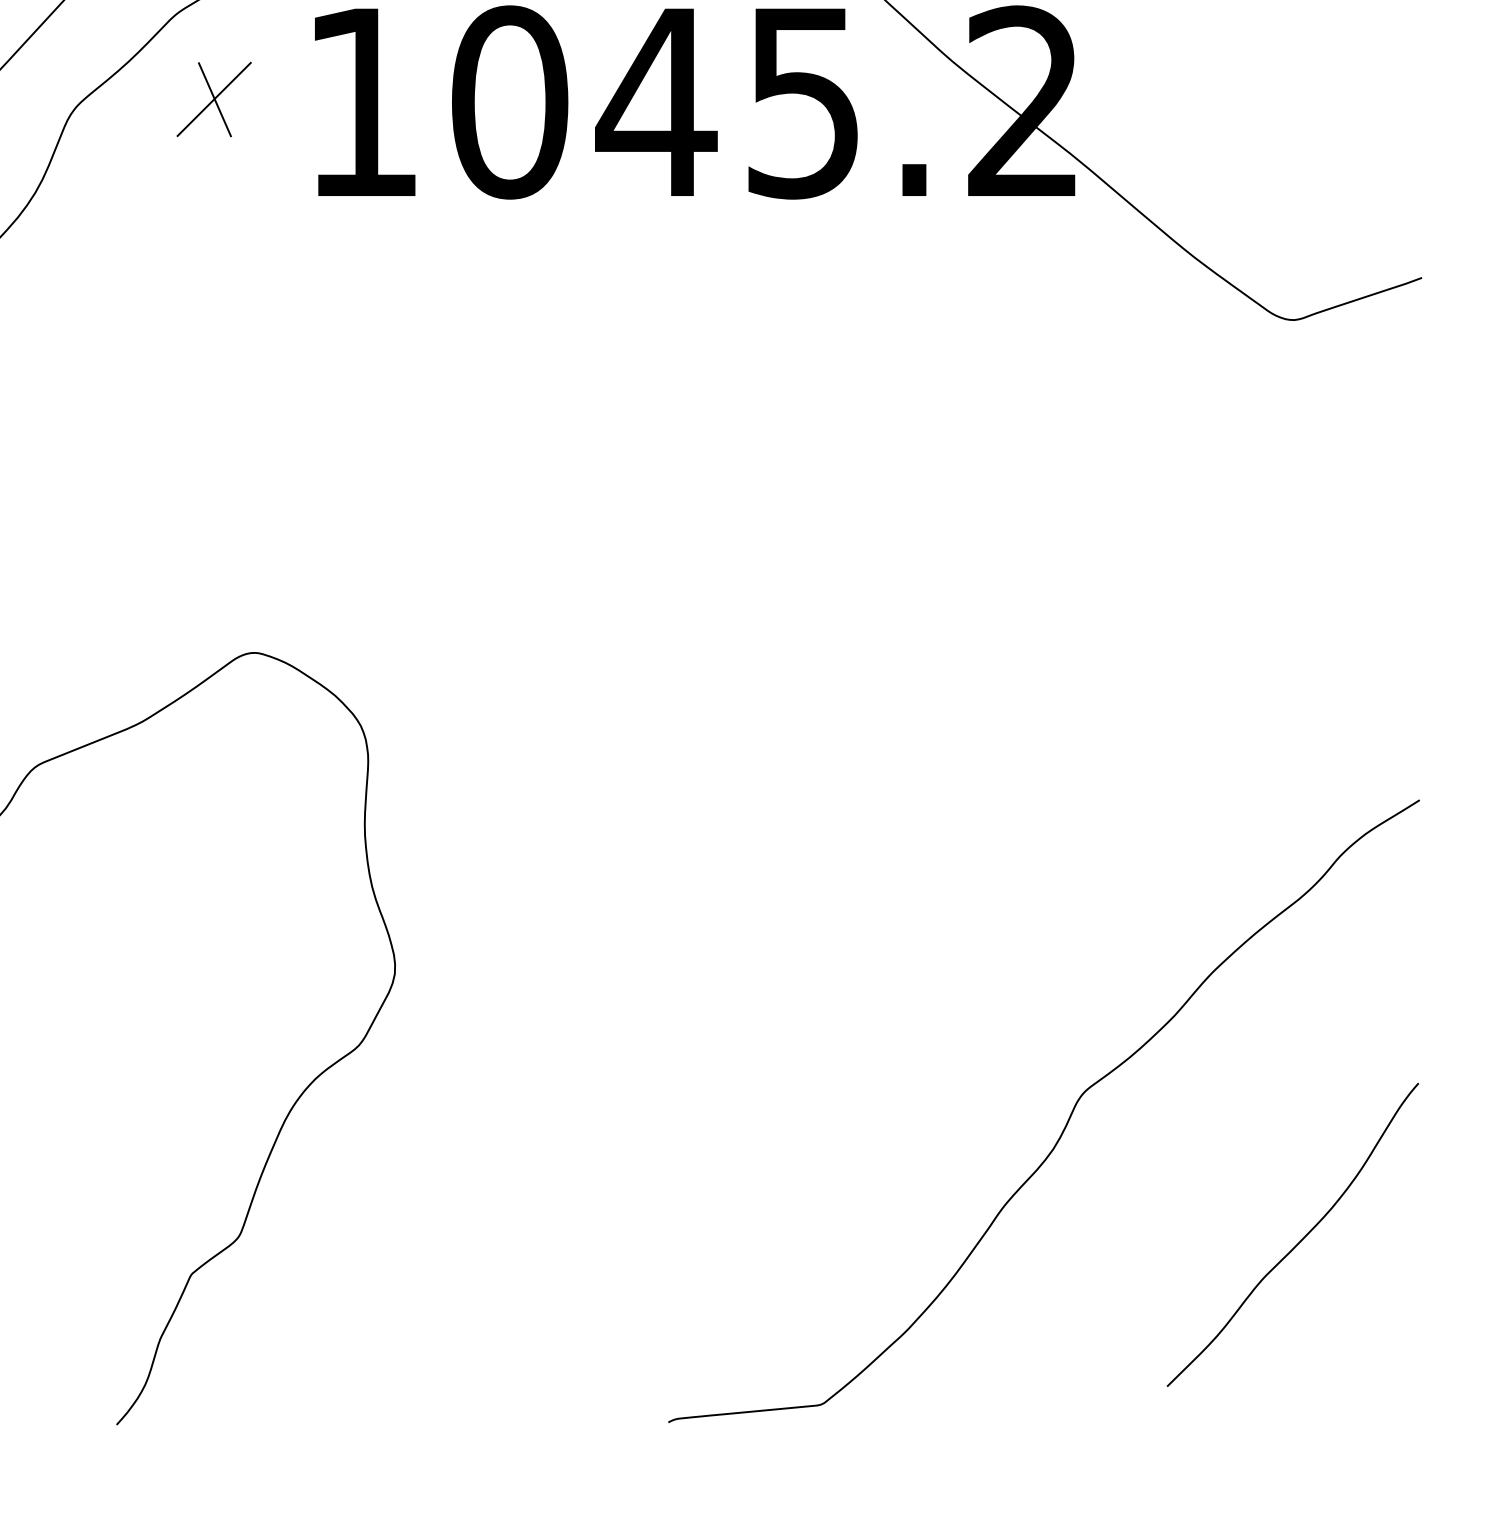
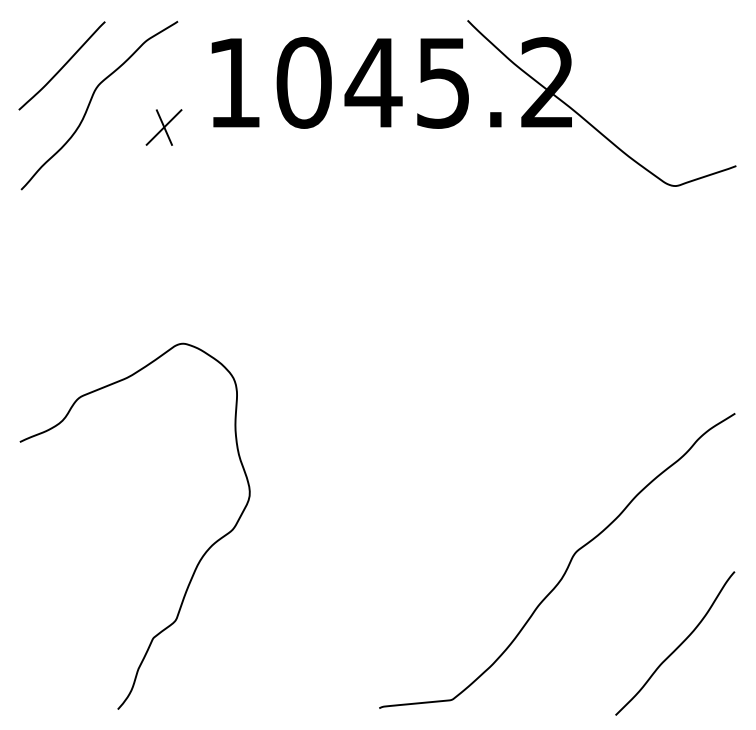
part: (212, 99) -> (163, 127), moved
curve: (1299, 1239) -> (678, 645), moved

